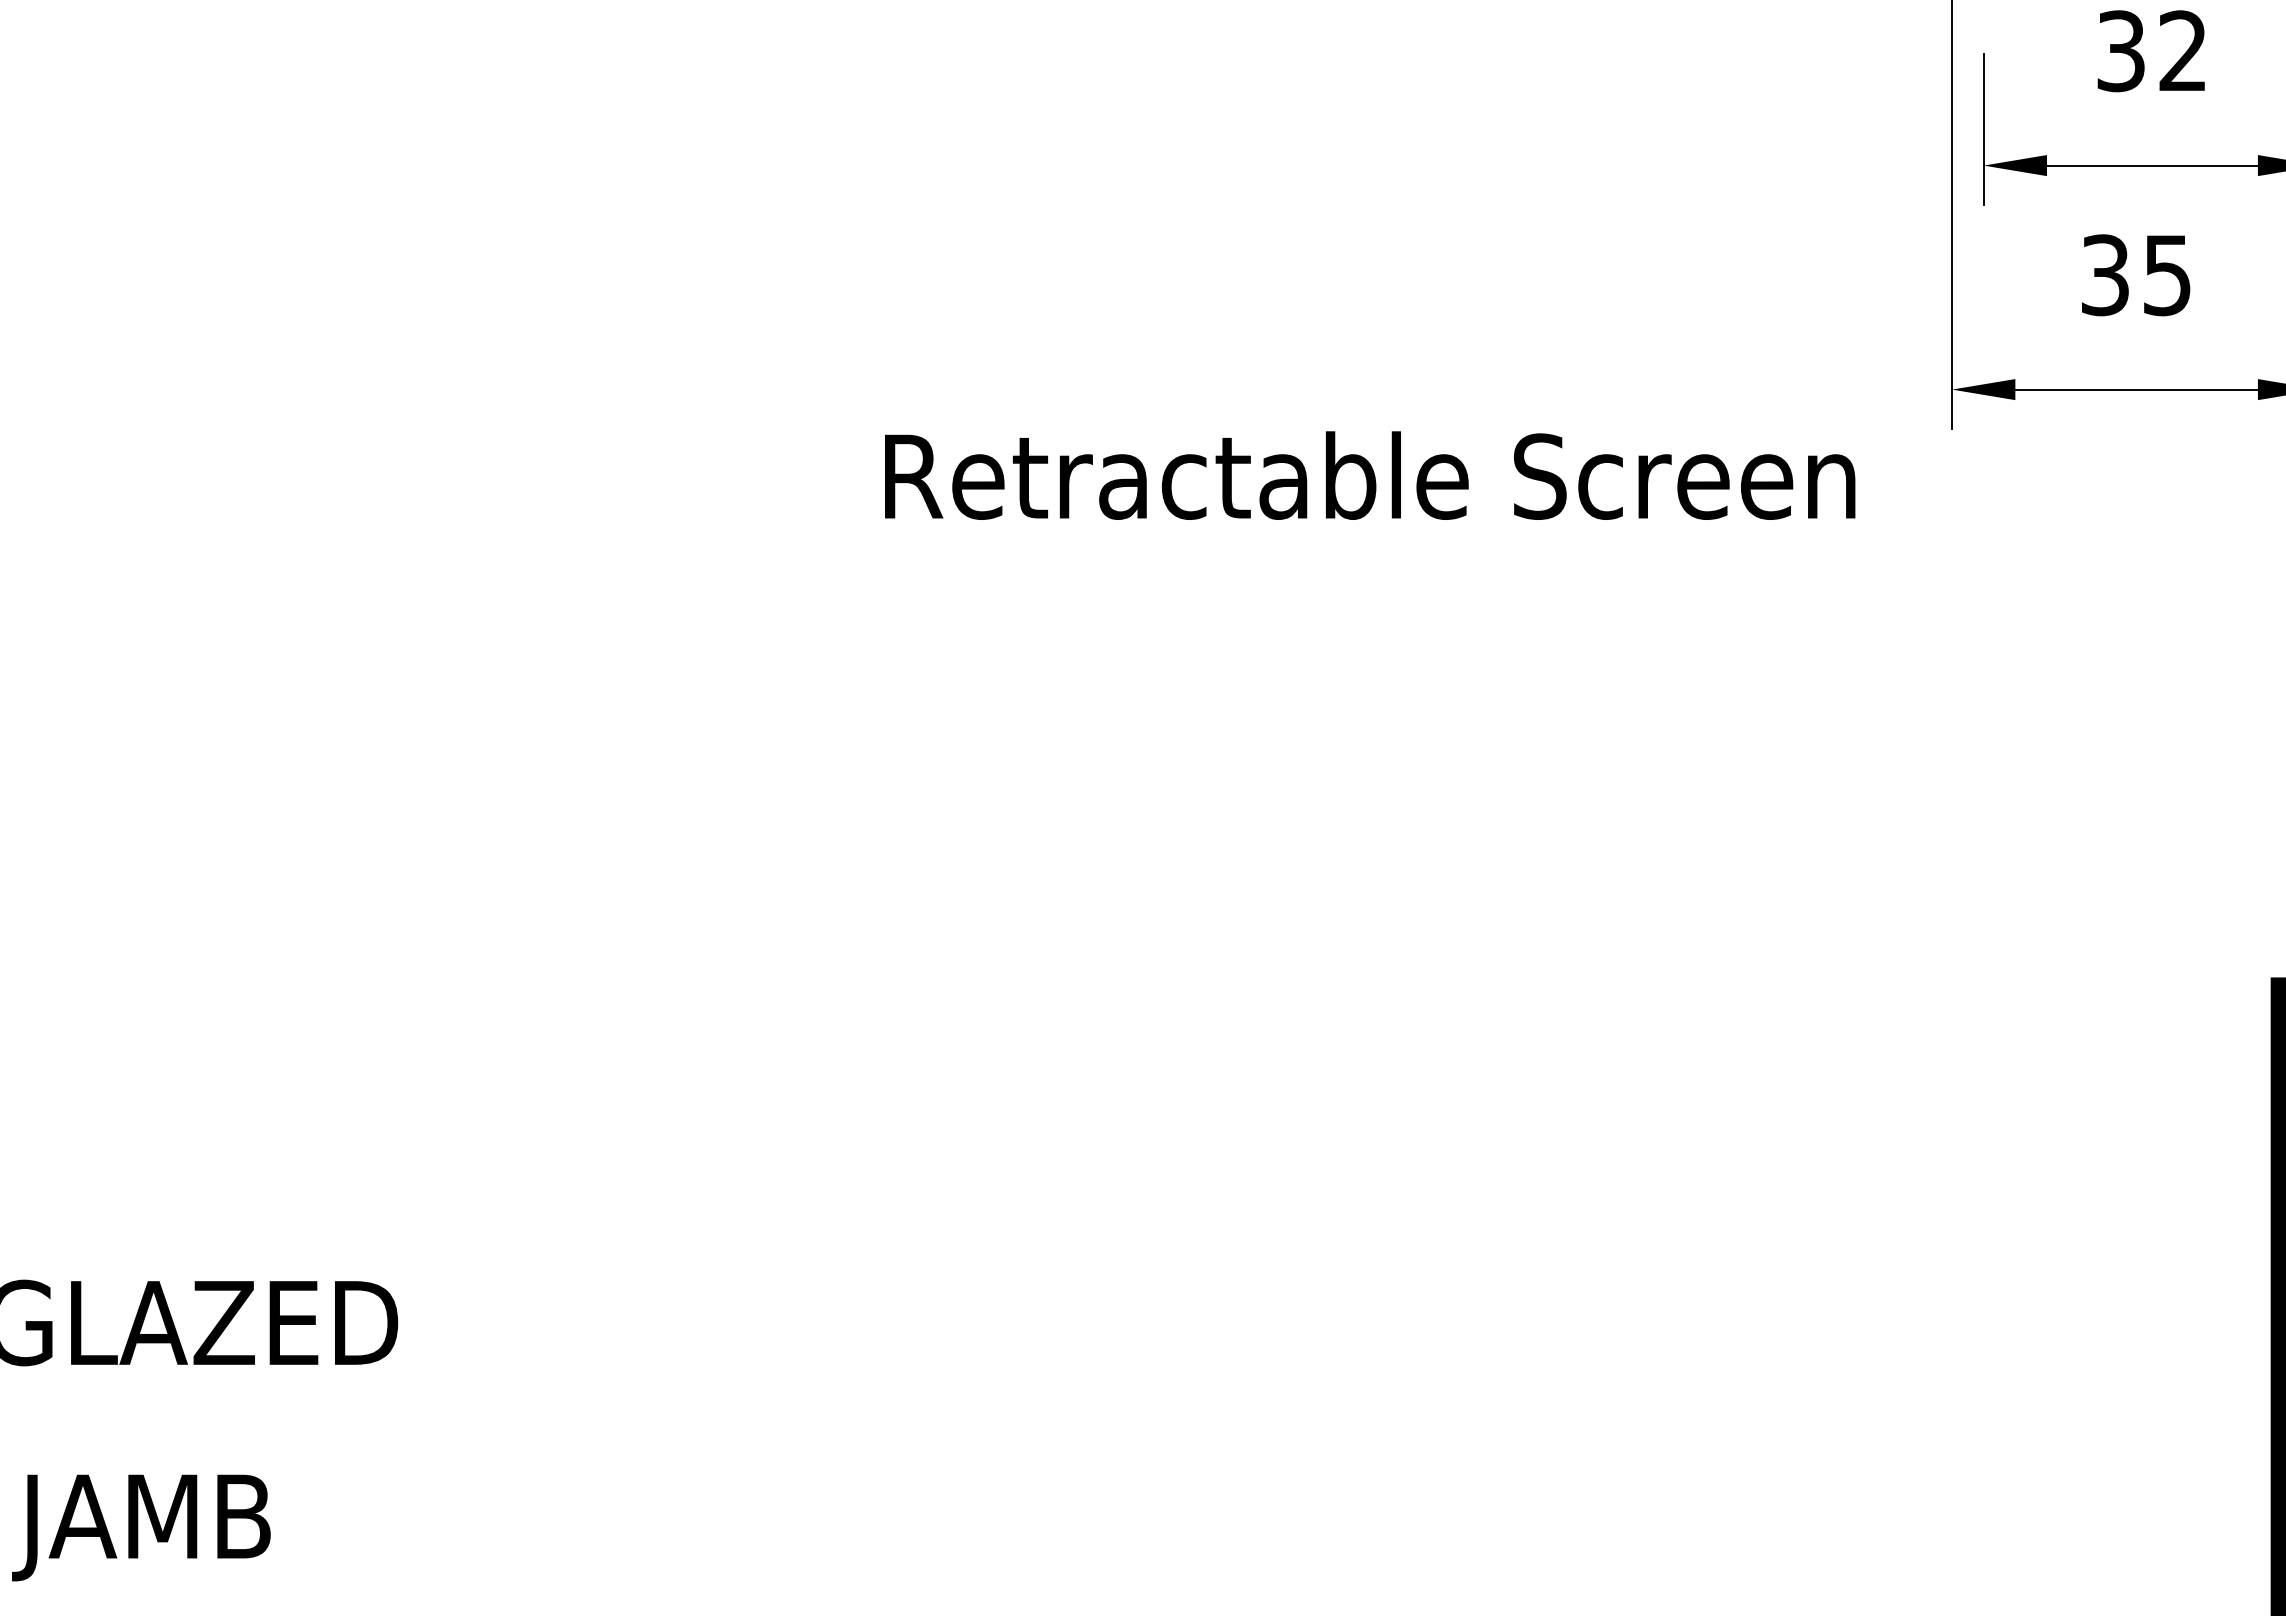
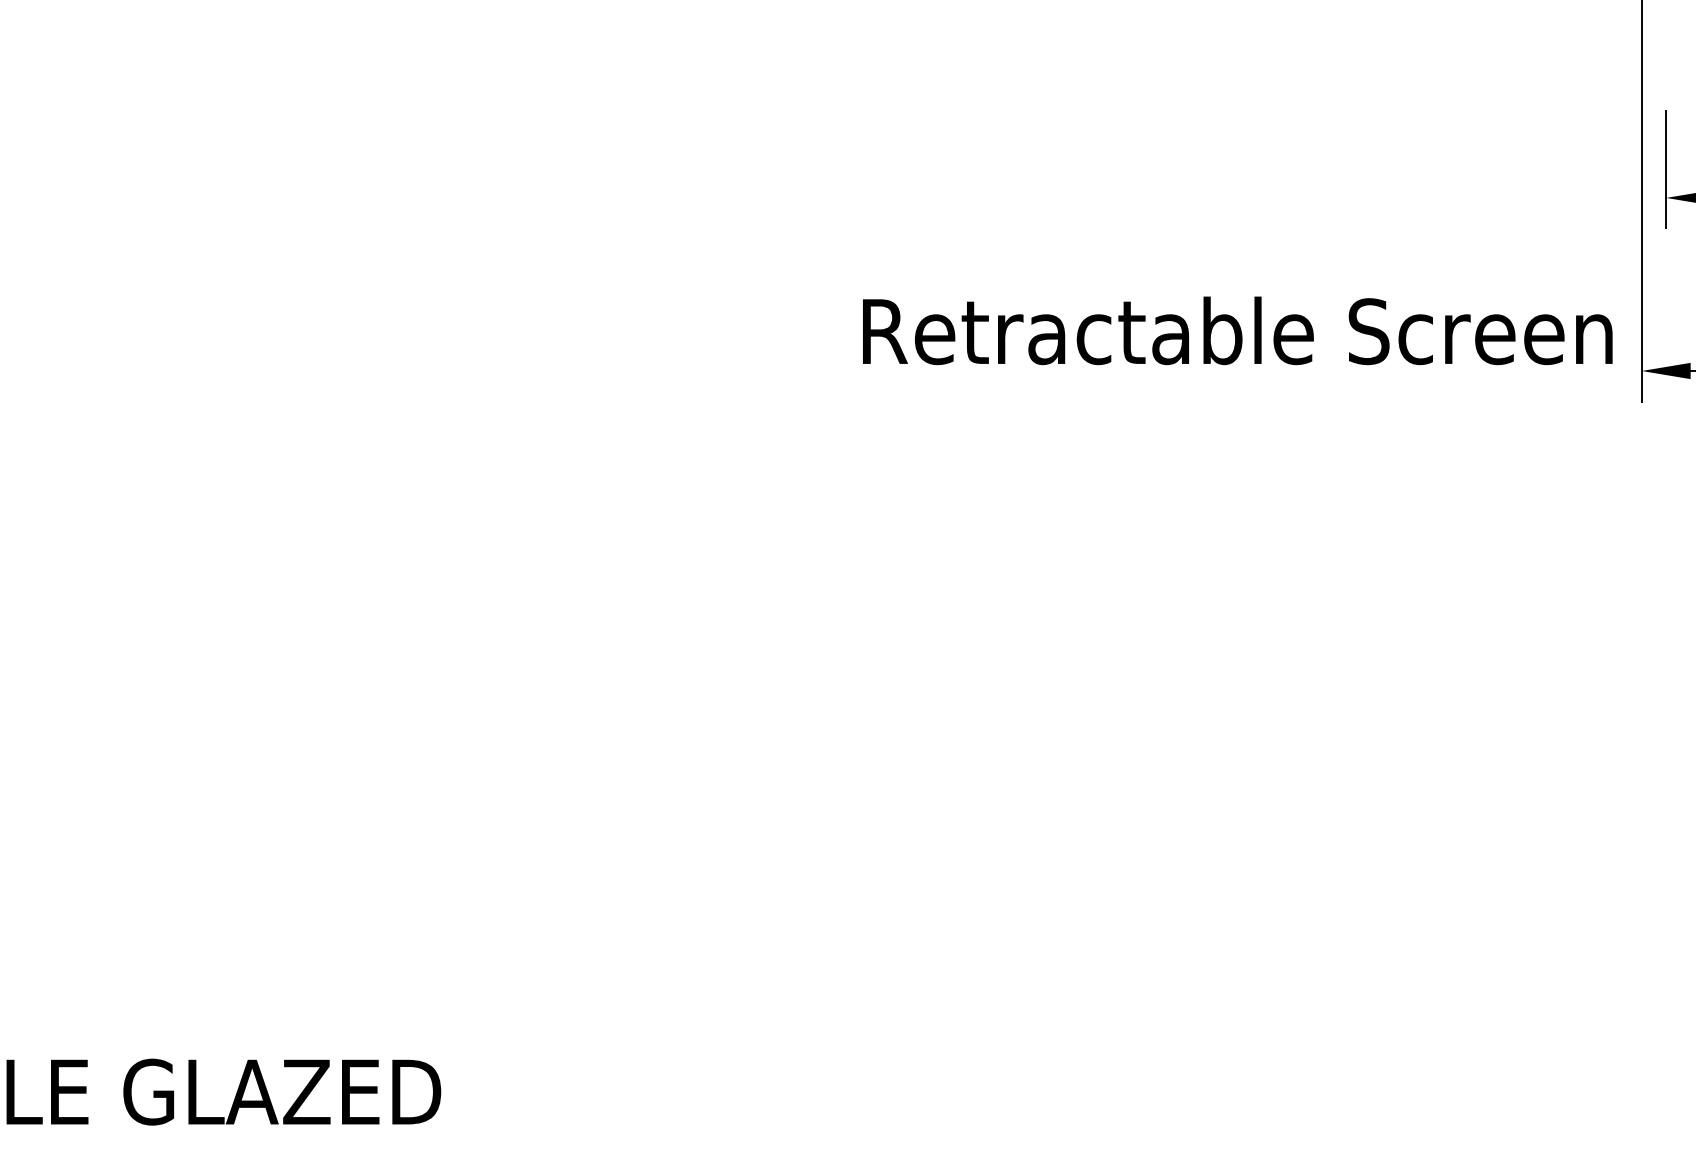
text: (1370, 475) -> (1238, 330), moved

